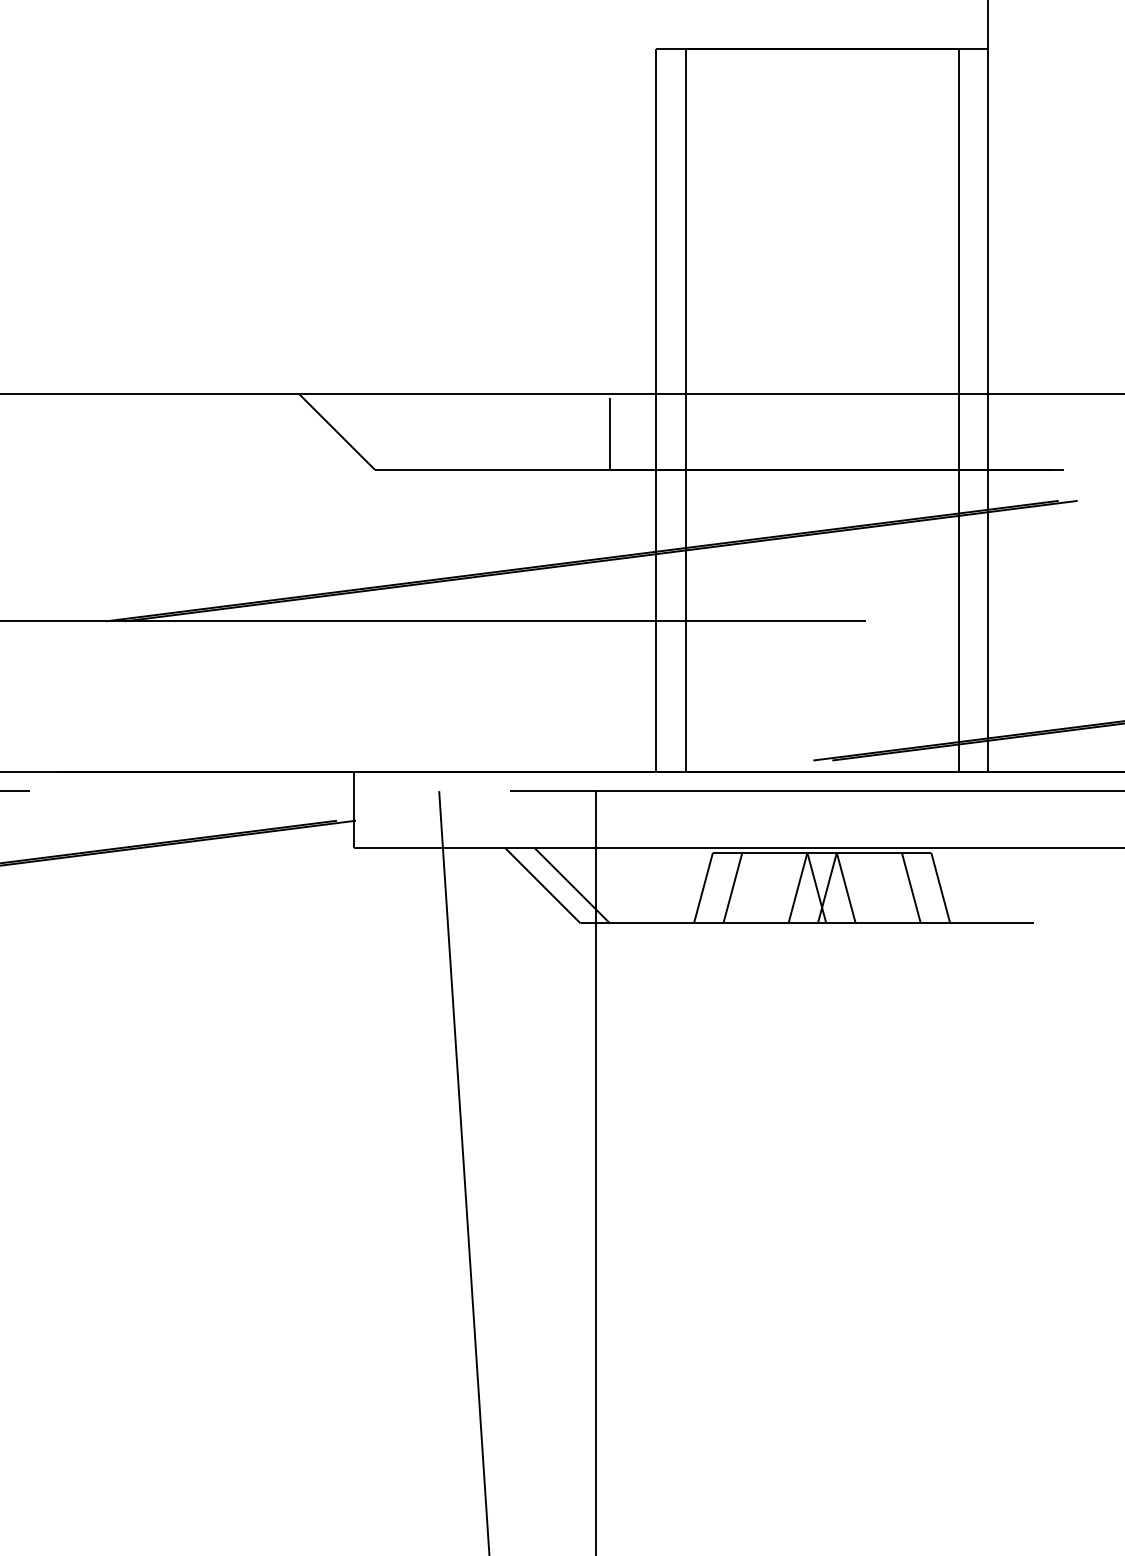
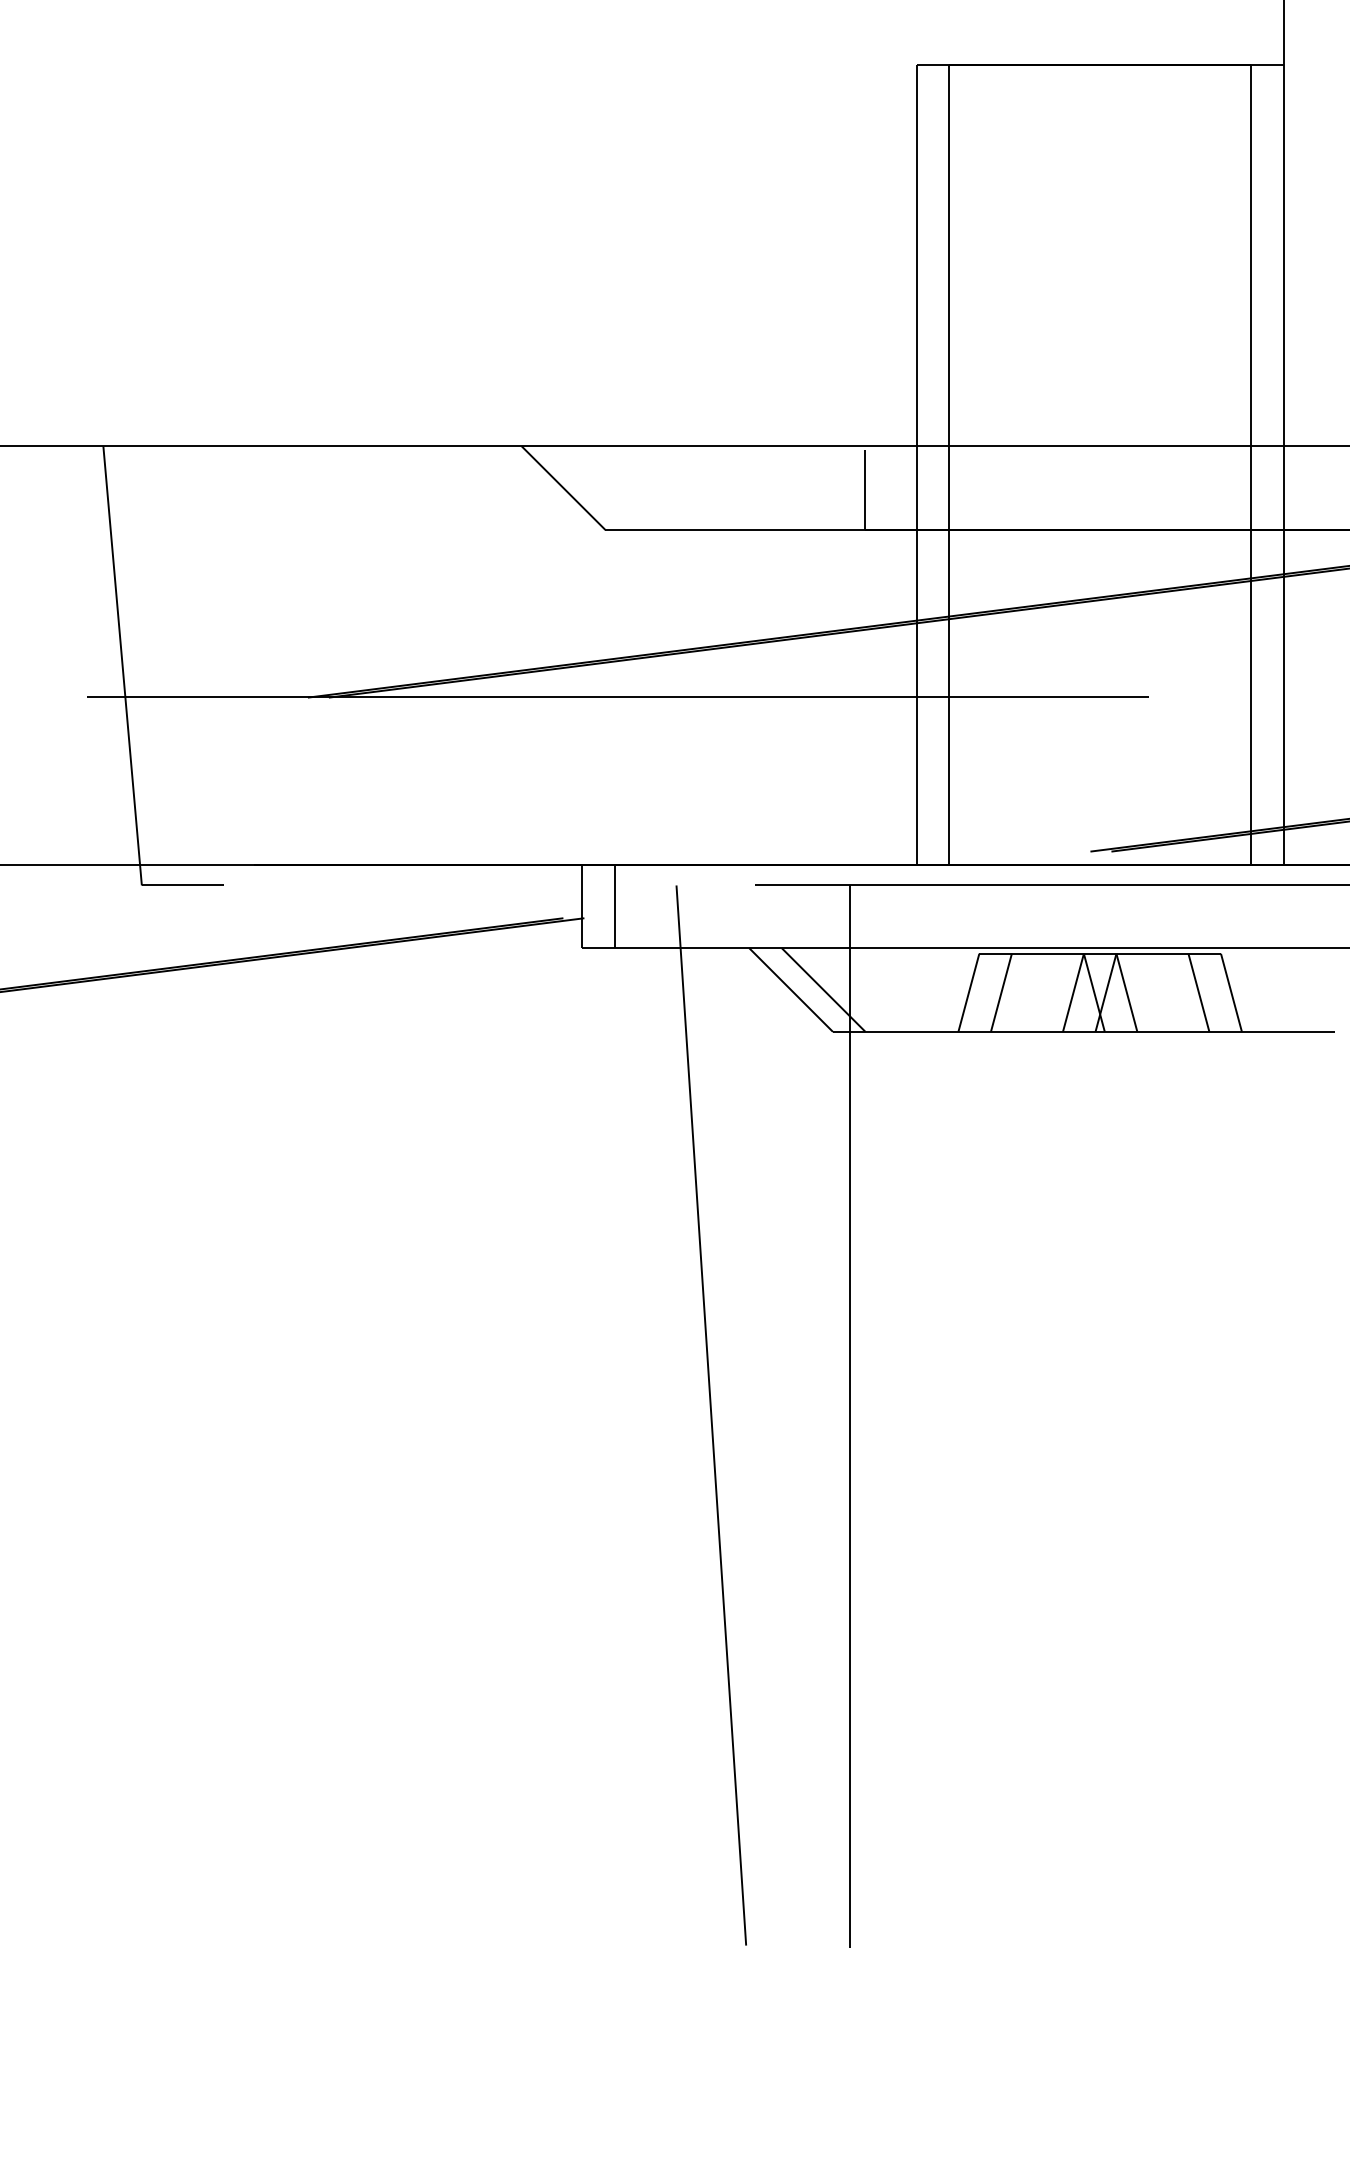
line: (383, 810) -> (614, 906), added

